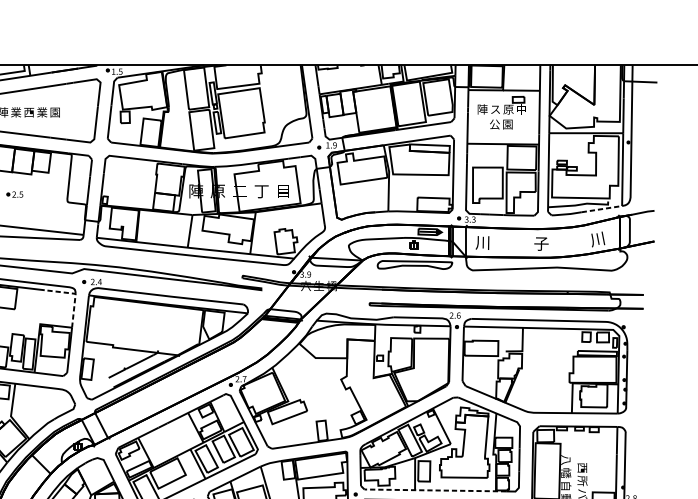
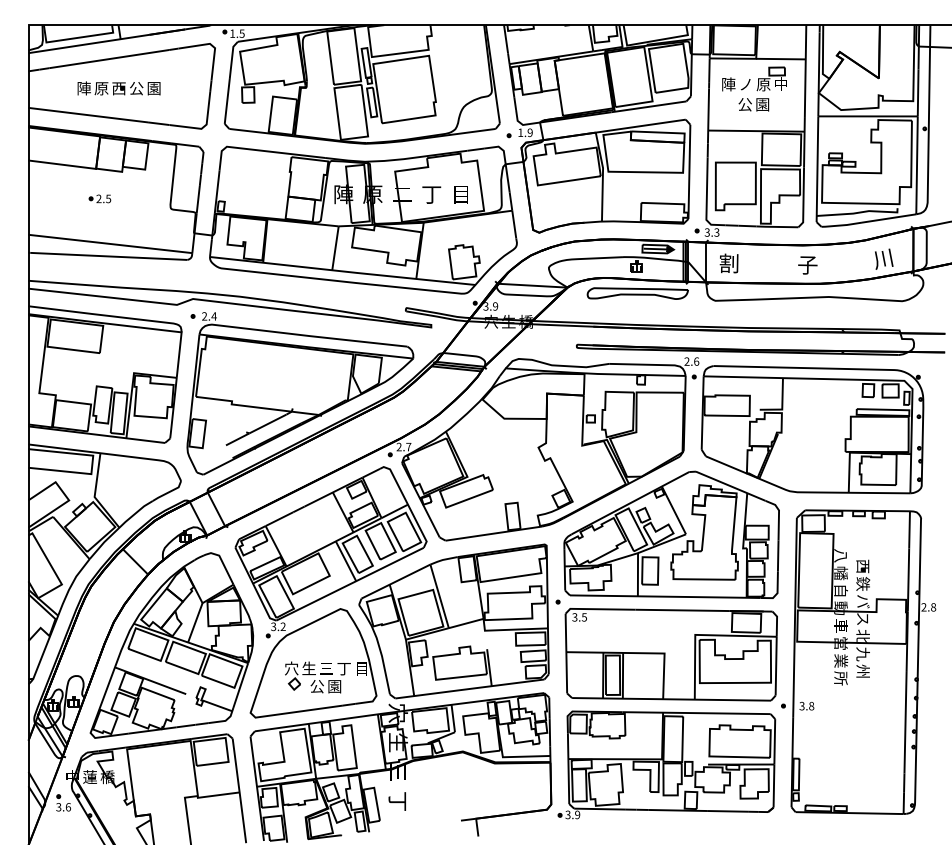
text: (495, 109) -> (745, 84), ス -> ノ
text: (16, 112) -> (101, 88), 業 -> 原
text: (42, 112) -> (136, 88), 業 -> 公
line: (602, 209) -> (889, 218), dashed -> solid
text: (482, 242) -> (728, 263), 川 -> 割
line: (75, 294) -> (181, 333), dashed -> solid
text: (582, 481) -> (863, 584), 所 -> 鉄
line: (434, 490) -> (664, 596), dashed -> solid

